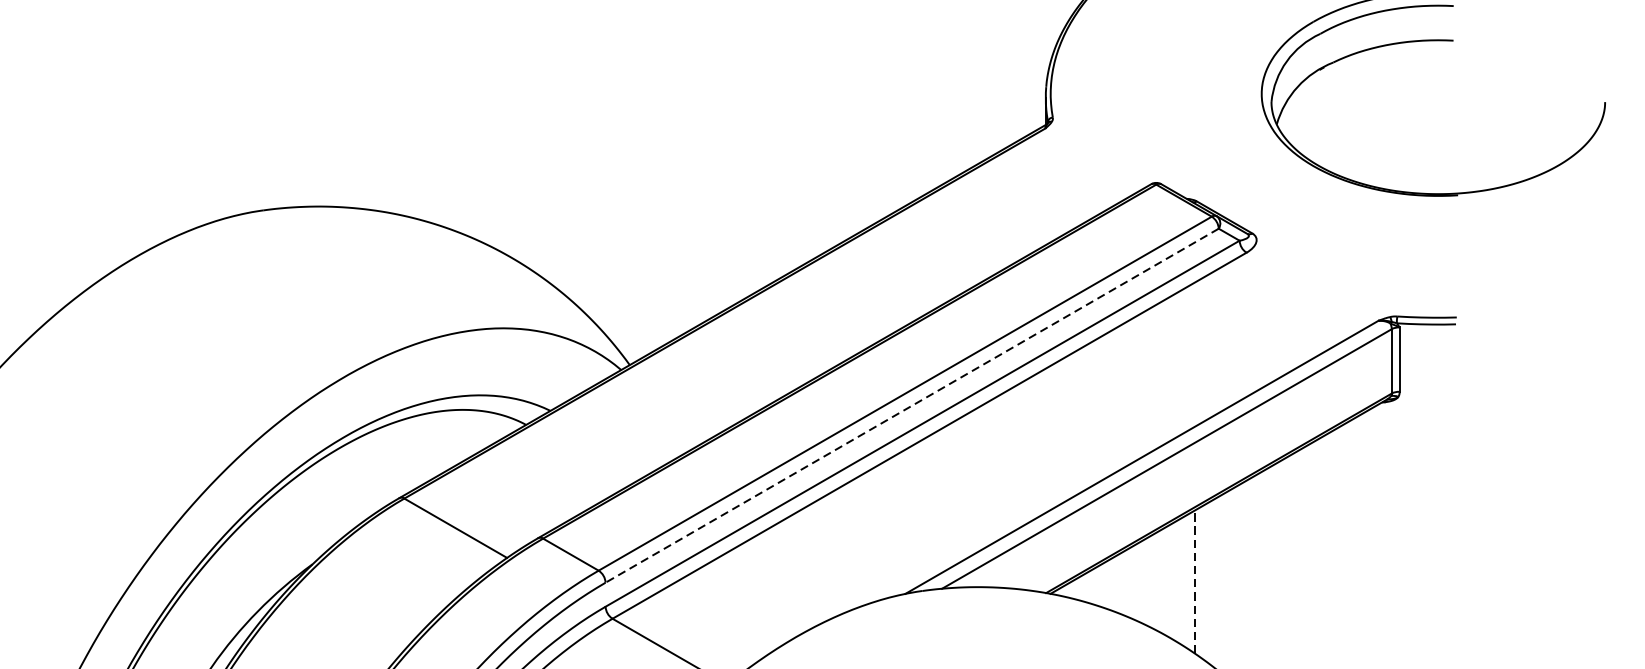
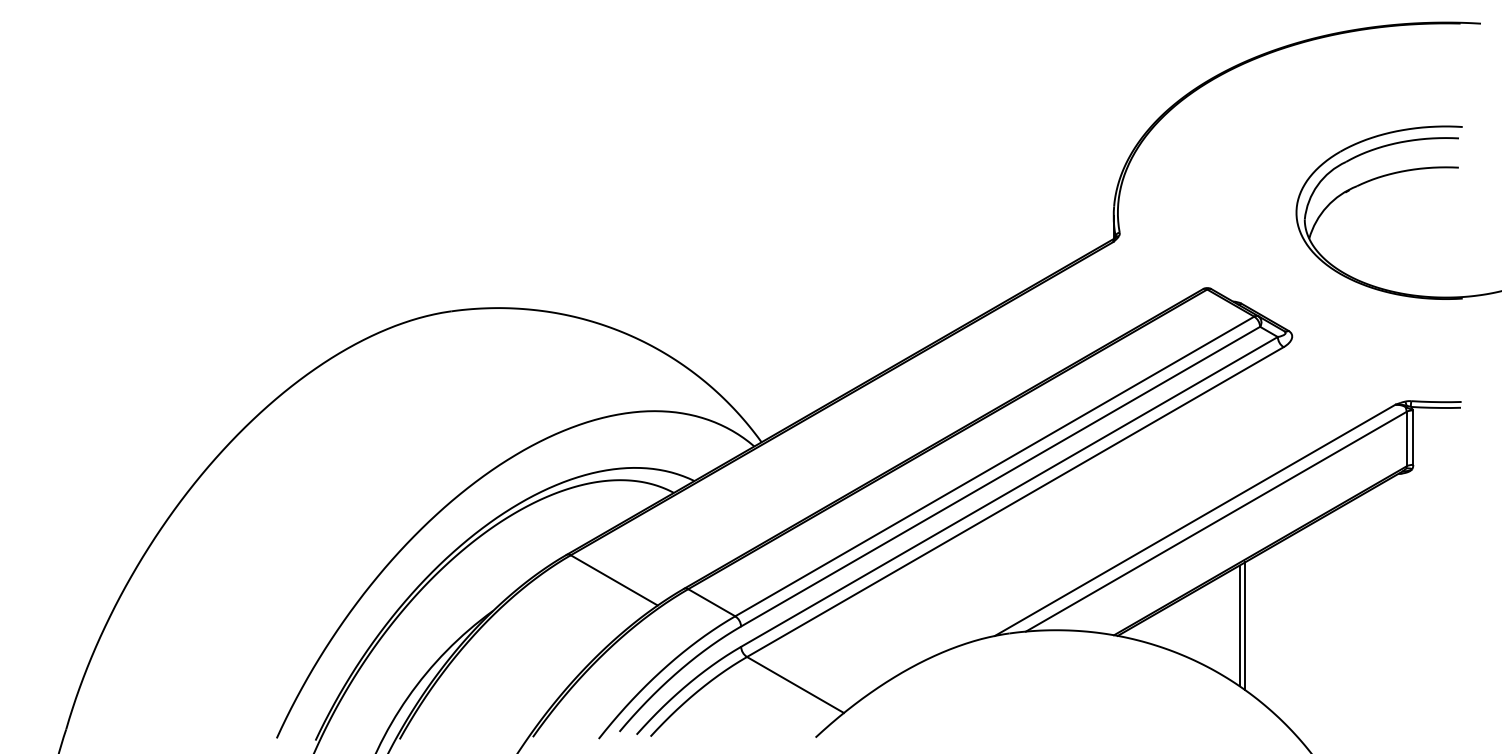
line: (912, 405) -> (1000, 476), dashed -> solid
line: (1194, 581) -> (1239, 625), dashed -> solid
line: (1201, 582) -> (1245, 626), added

